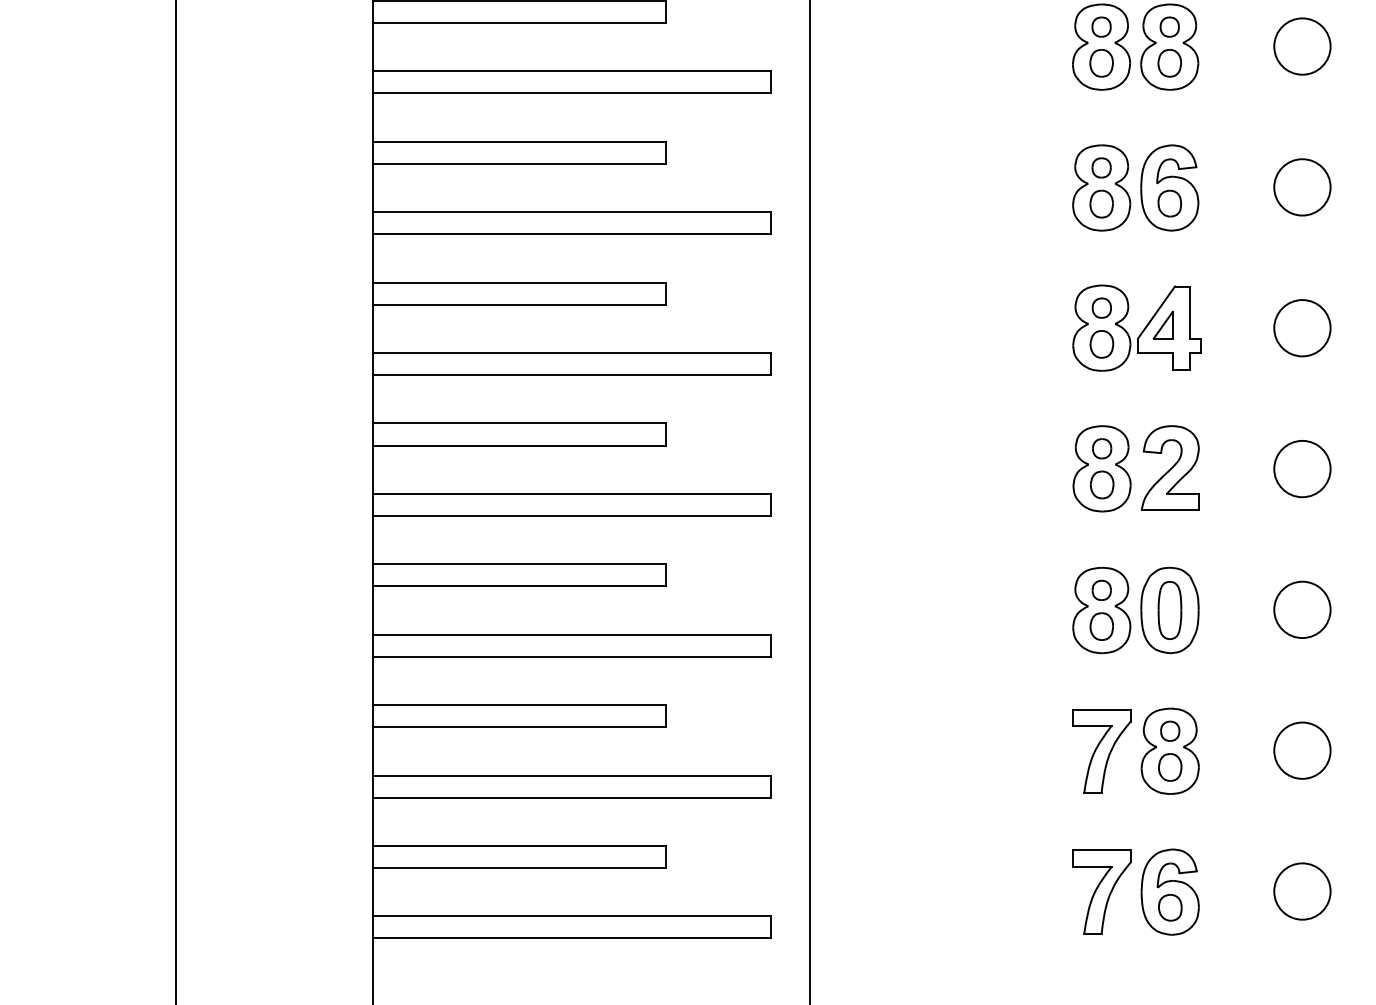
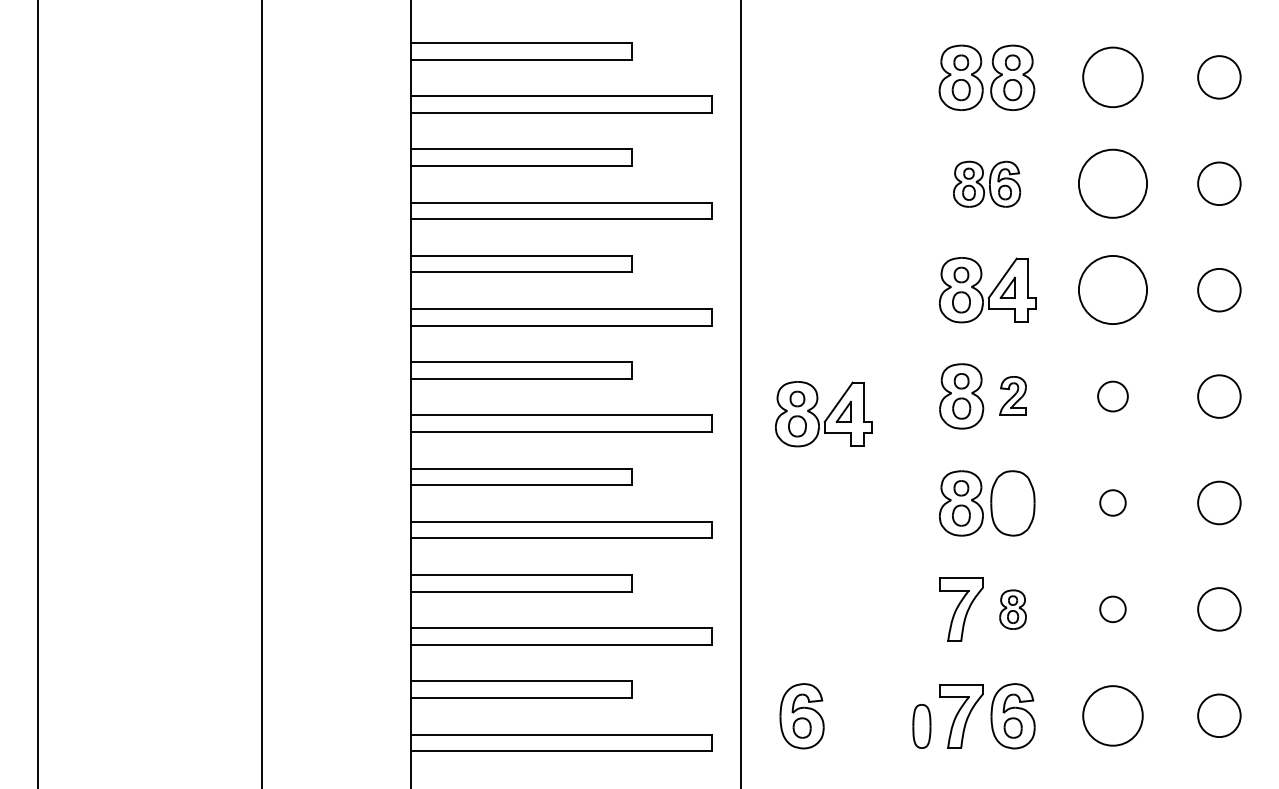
circle: (1301, 46) -> (1112, 77), size x1.4
circle: (1301, 186) -> (1112, 183), size x1.6
part: (1135, 188) -> (986, 184), size x0.7
circle: (1301, 328) -> (1112, 290), size x1.6
part: (1169, 467) -> (1012, 395), size x0.6
circle: (1301, 468) -> (1112, 396), size x0.7
part: (919, 492) -> (823, 414), added
circle: (1301, 609) -> (1112, 502), size x0.6
part: (1169, 610) -> (921, 726), moved
part: (1169, 750) -> (1012, 609), size x0.6
circle: (1301, 750) -> (1112, 609), size x0.6
circle: (1301, 891) -> (1112, 715), size x1.4
part: (890, 892) -> (801, 716), added

